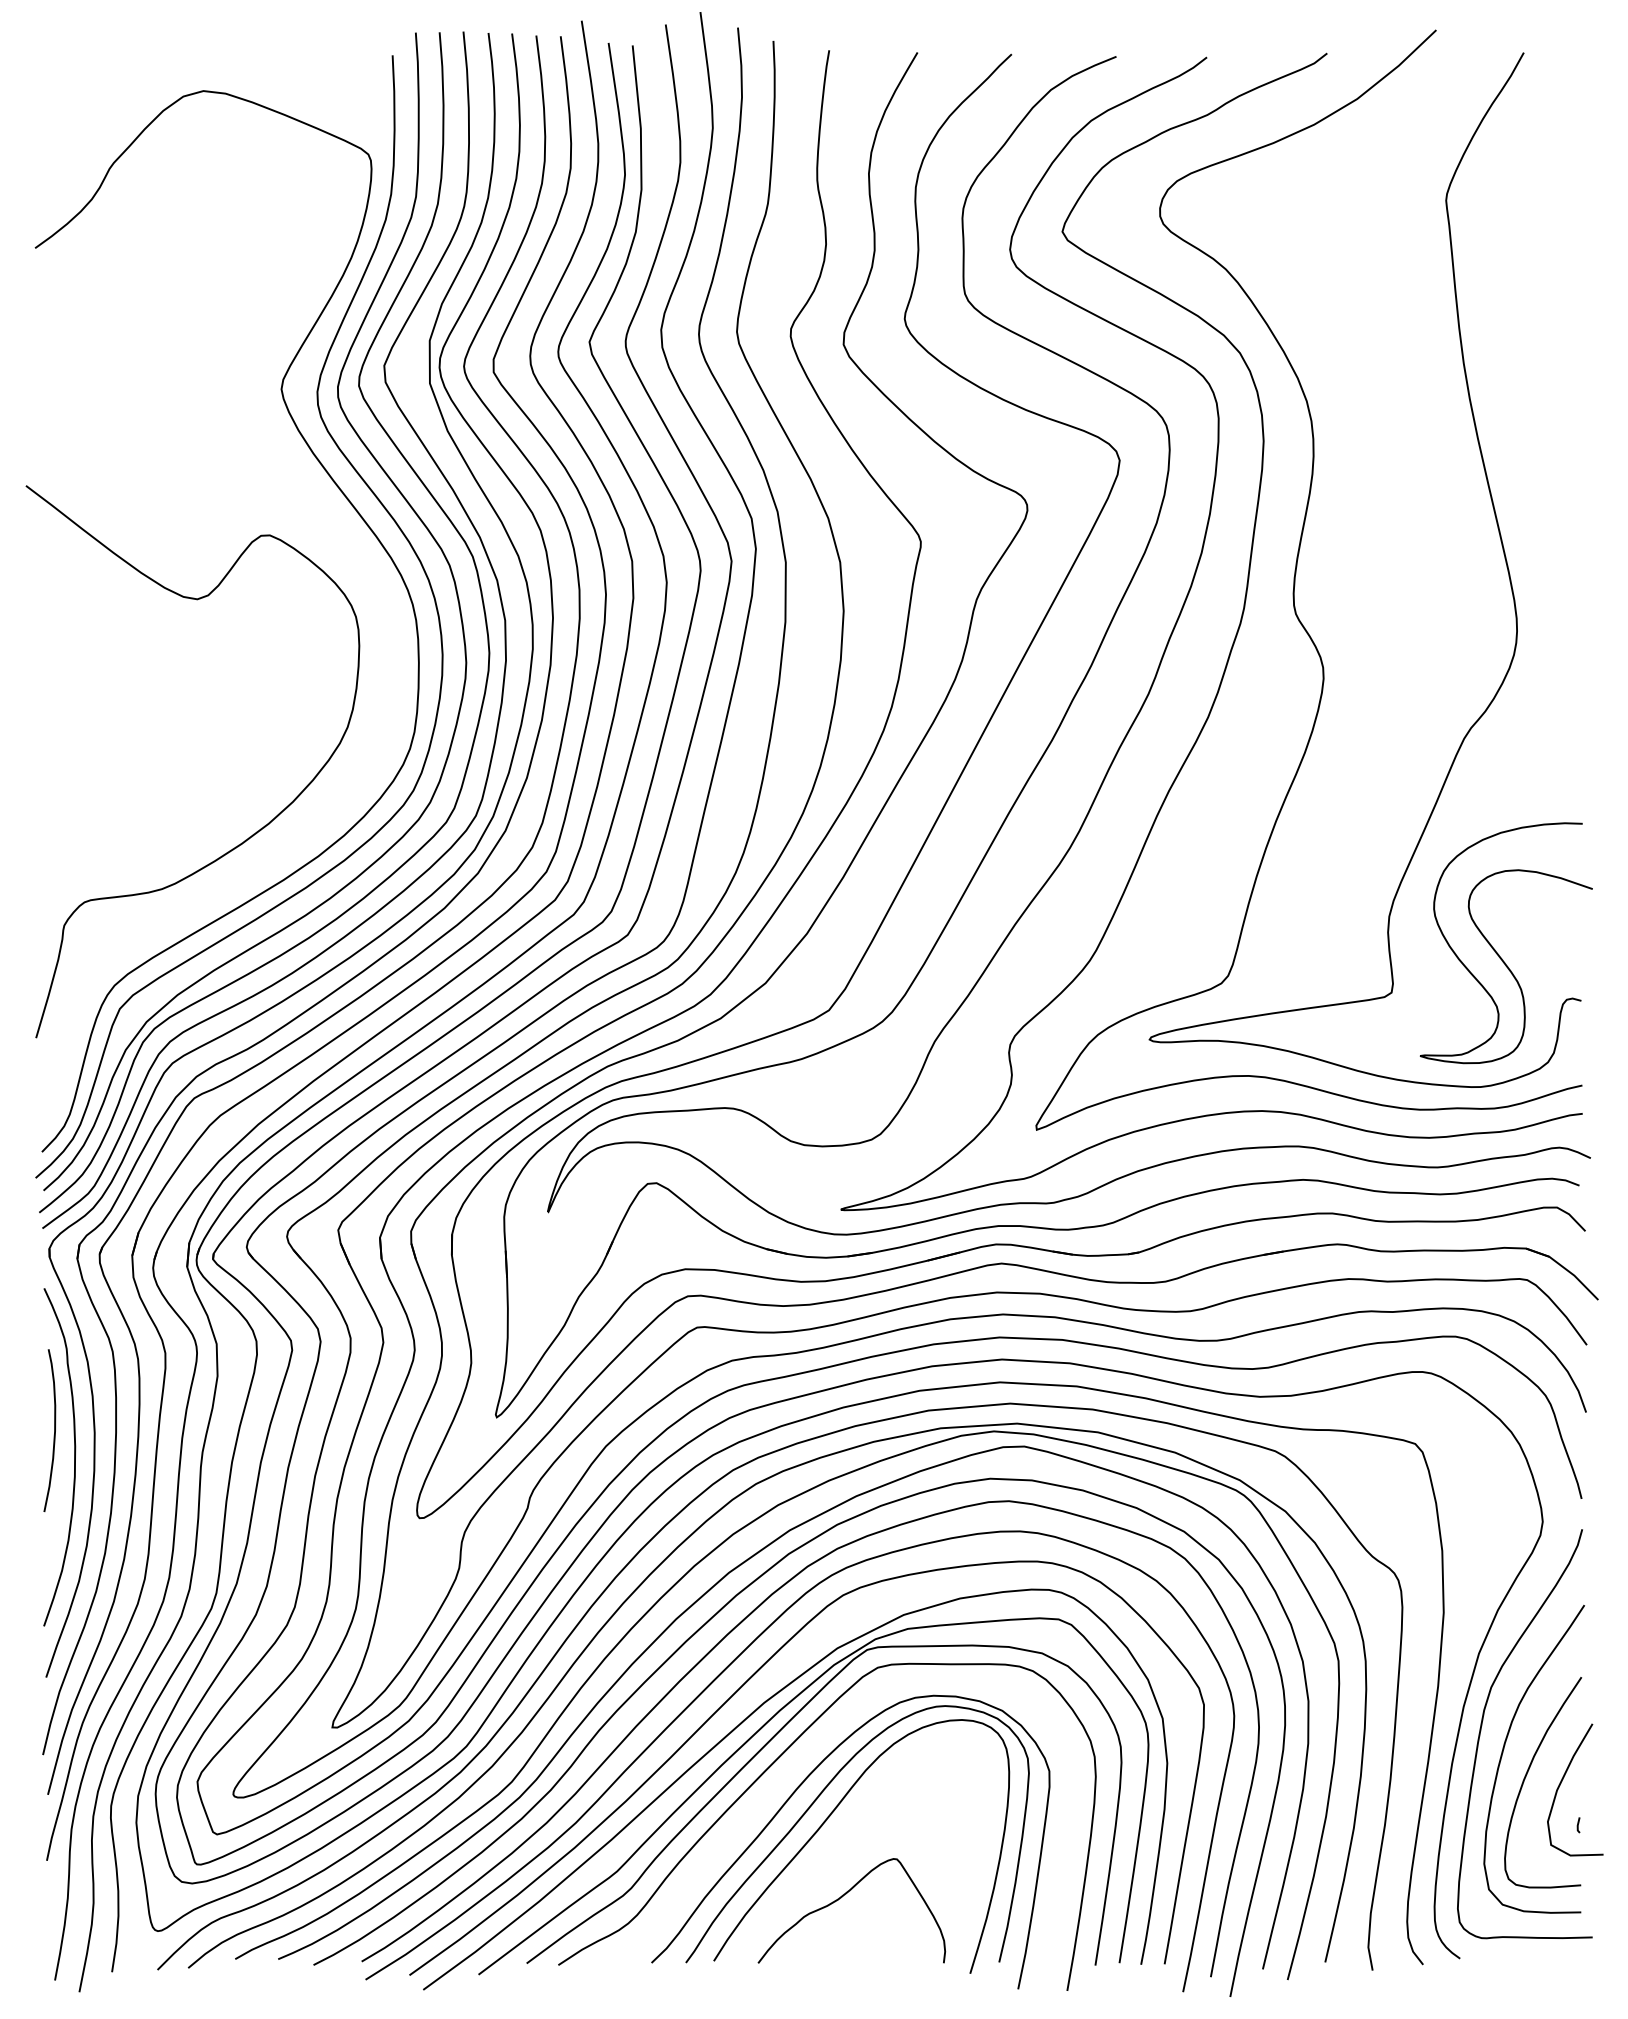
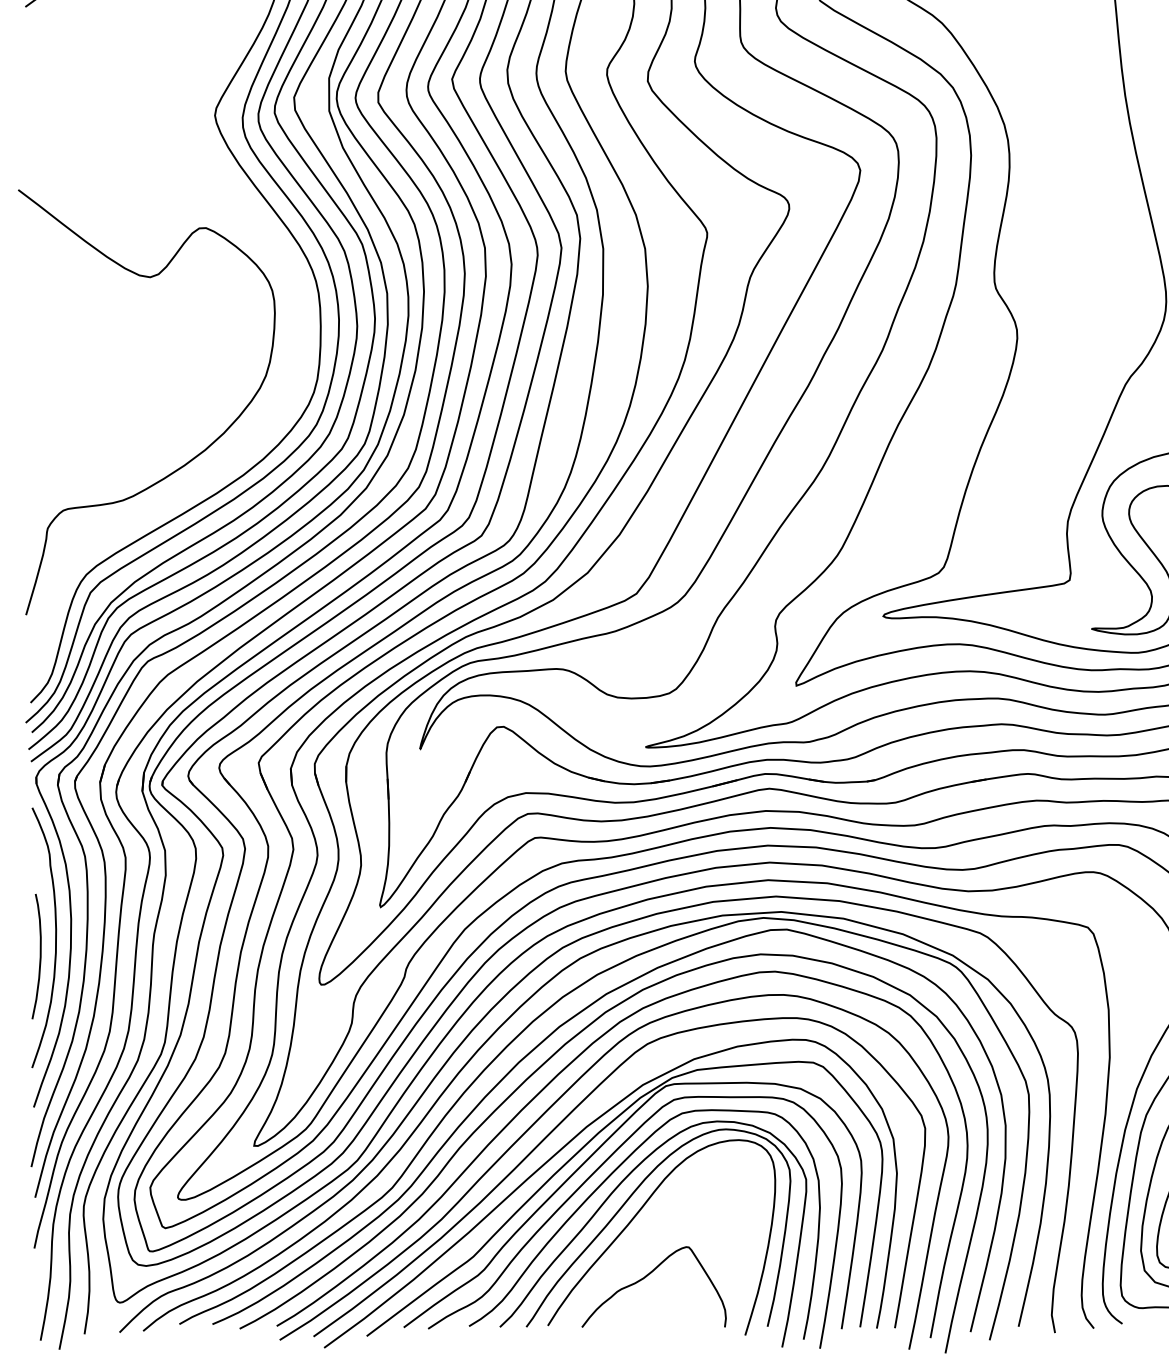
curve: (54, 1430) -> (40, 956), moved
curve: (786, 1775) -> (603, 1182), added

